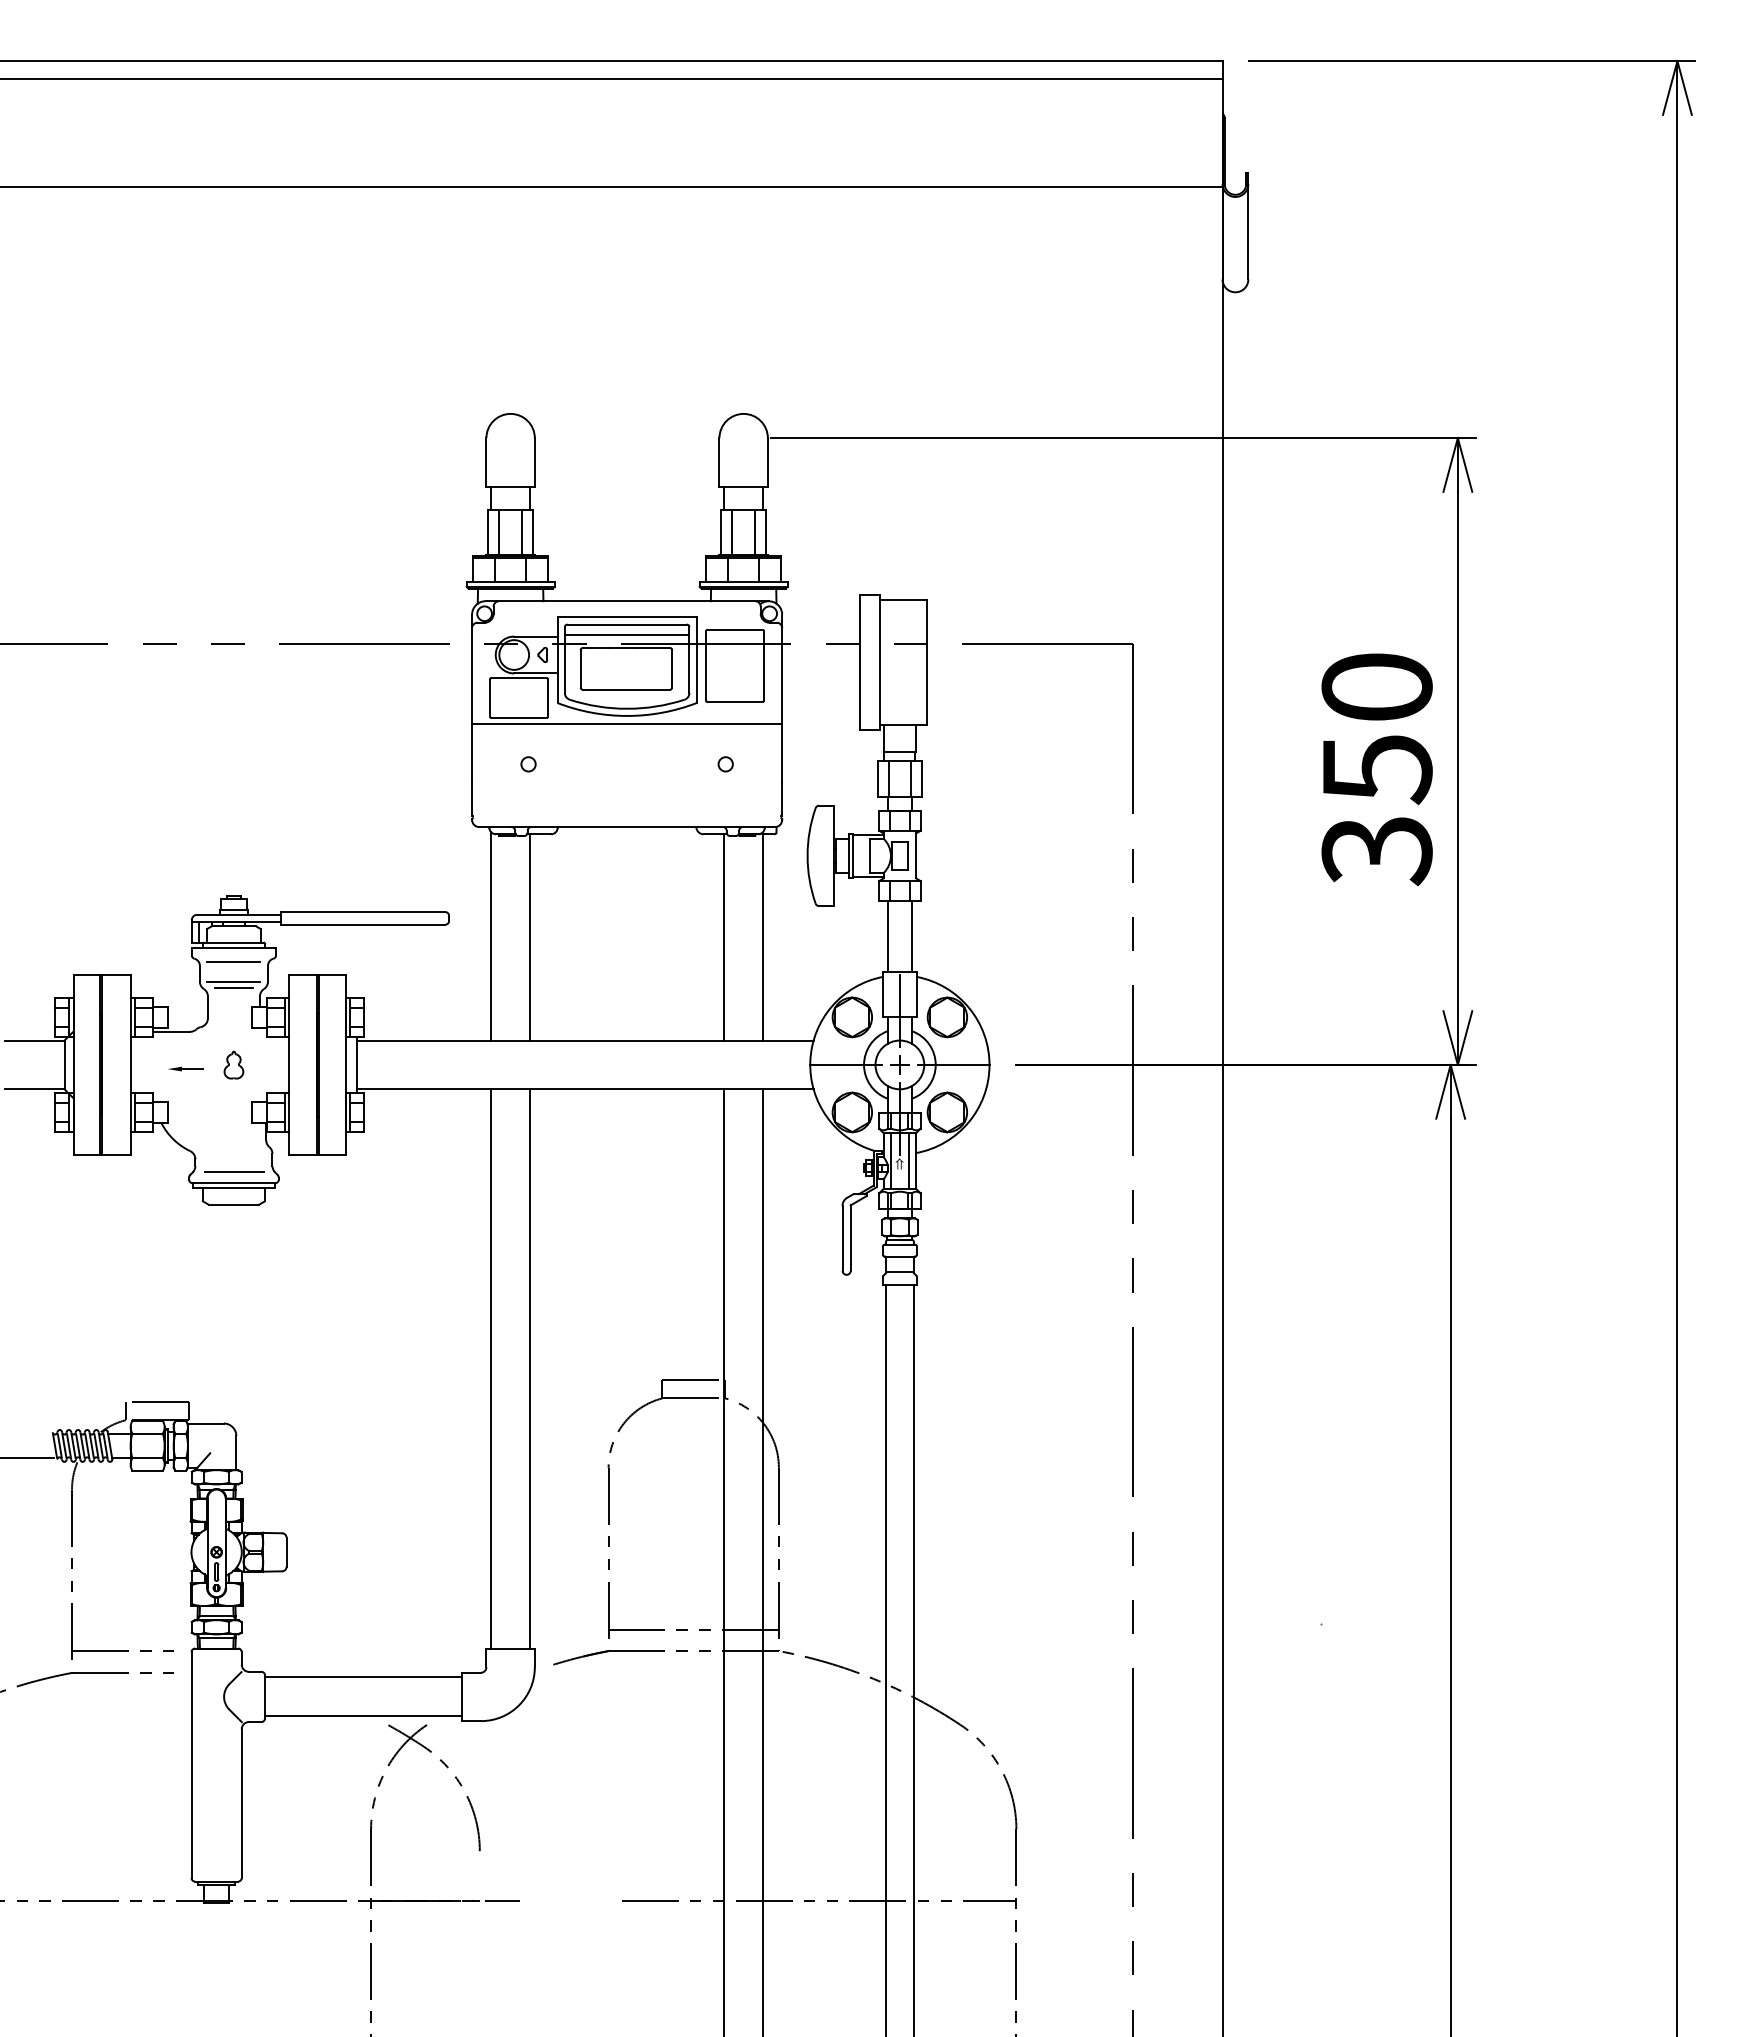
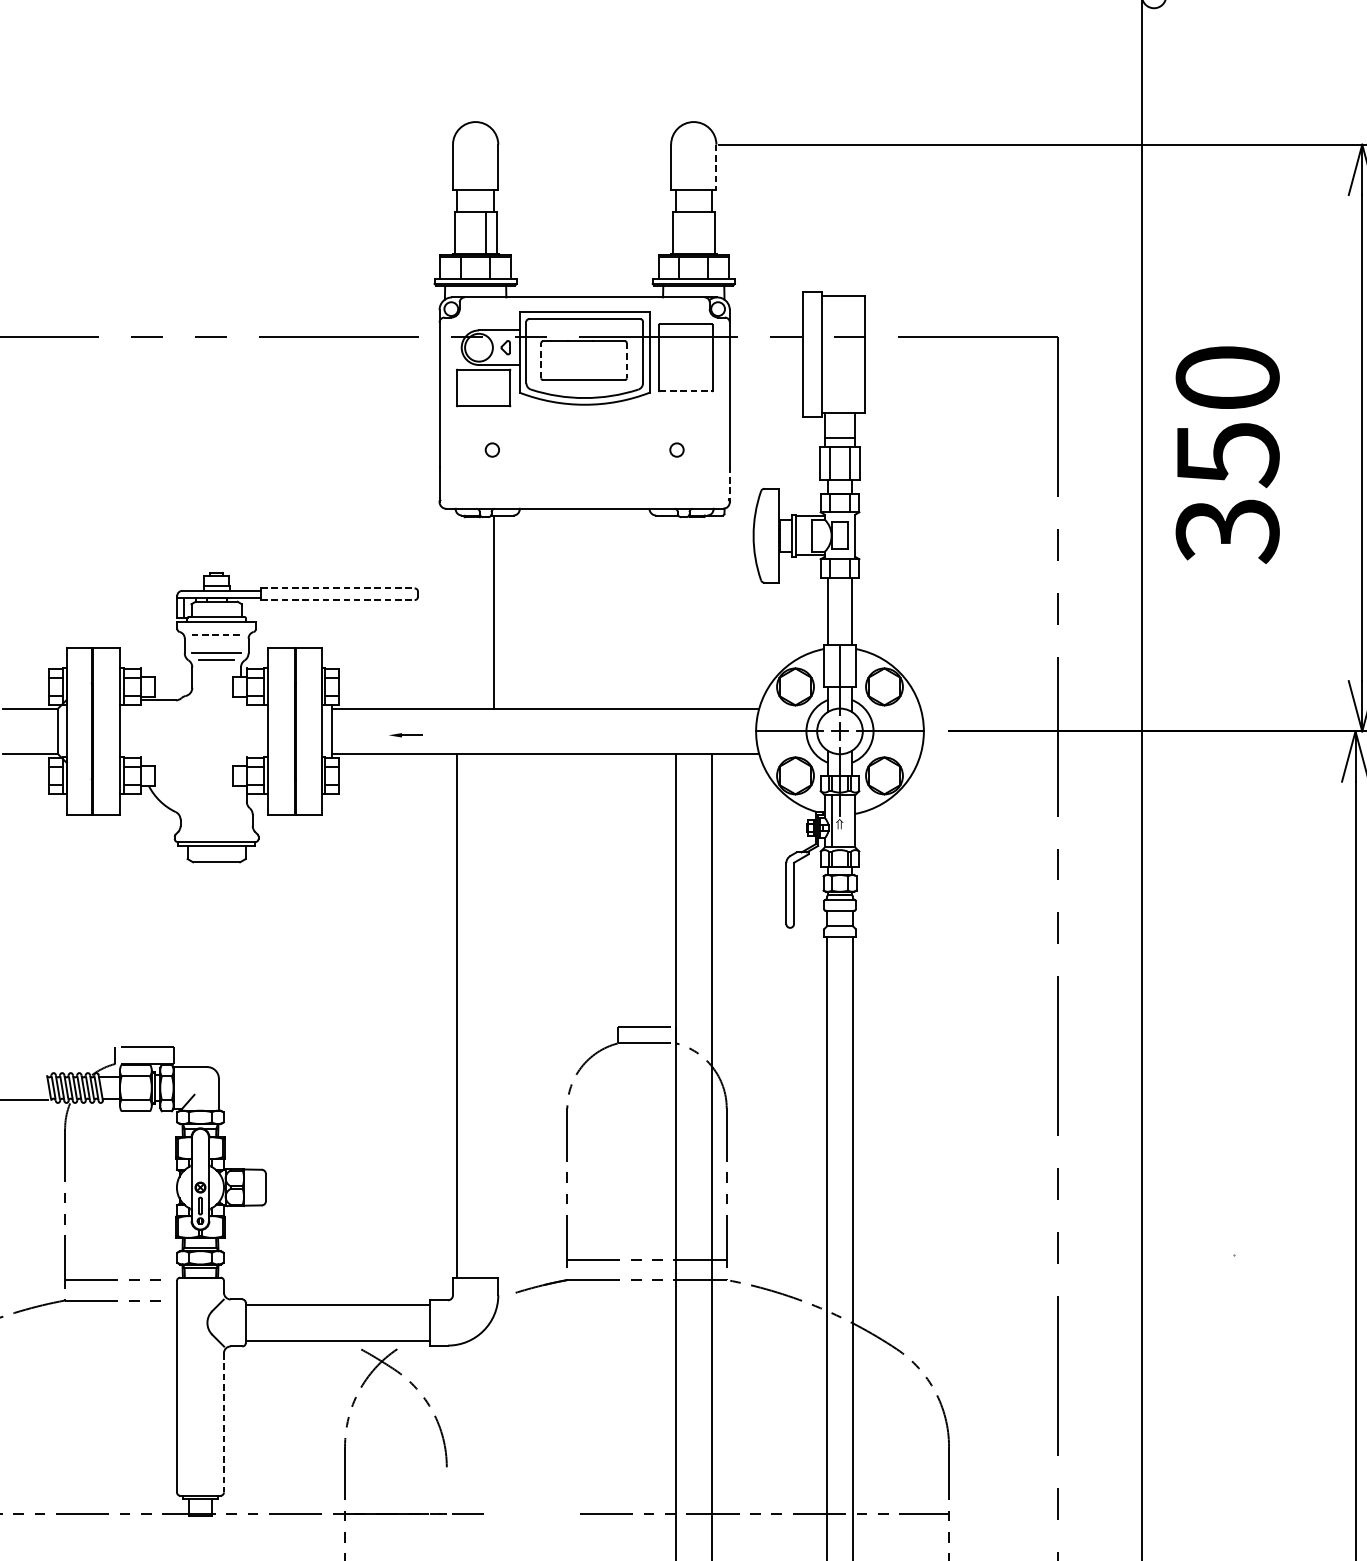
line: (767, 462) -> (716, 167), solid -> dashed
line: (499, 531) -> (465, 232), removed
line: (732, 531) -> (683, 232), removed
line: (754, 531) -> (703, 232), removed
line: (626, 634) -> (584, 328), removed
line: (580, 668) -> (541, 360), solid -> dashed
line: (672, 668) -> (627, 360), solid -> dashed
line: (735, 701) -> (686, 391), solid -> dashed
line: (627, 724) -> (585, 412), removed
text: (1376, 769) -> (1227, 454), moved
line: (782, 799) -> (730, 482), solid -> dashed
line: (363, 912) -> (337, 588), solid -> dashed
line: (363, 924) -> (337, 599), solid -> dashed
line: (491, 936) -> (457, 611), removed
line: (724, 937) -> (675, 612), removed
line: (763, 937) -> (712, 612), removed
line: (233, 961) -> (216, 634), solid -> dashed
part: (233, 1064) -> (216, 731), removed
part: (185, 1068) -> (405, 734), moved
line: (908, 1160) -> (848, 820), removed
line: (234, 1172) -> (217, 832), removed
line: (530, 1368) -> (494, 1015), removed
line: (241, 1804) -> (223, 1423), solid -> dashed

